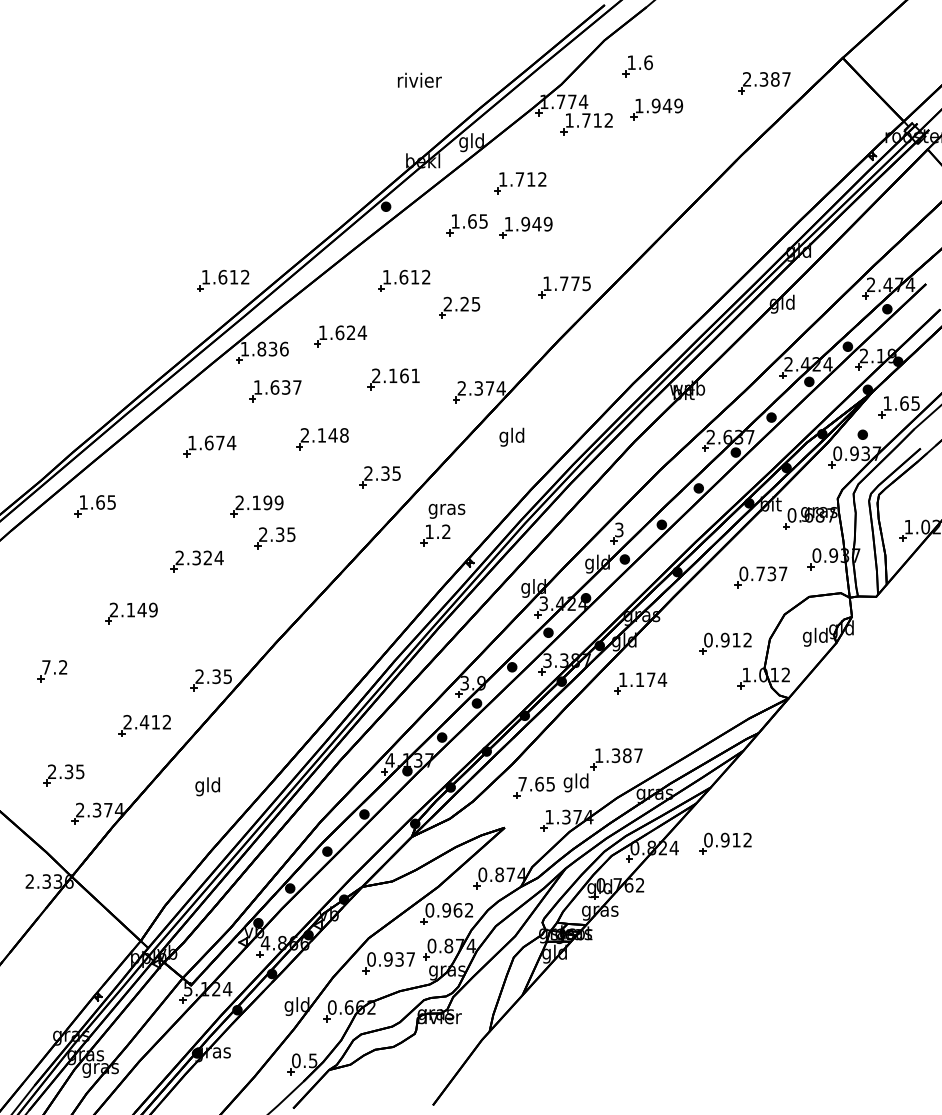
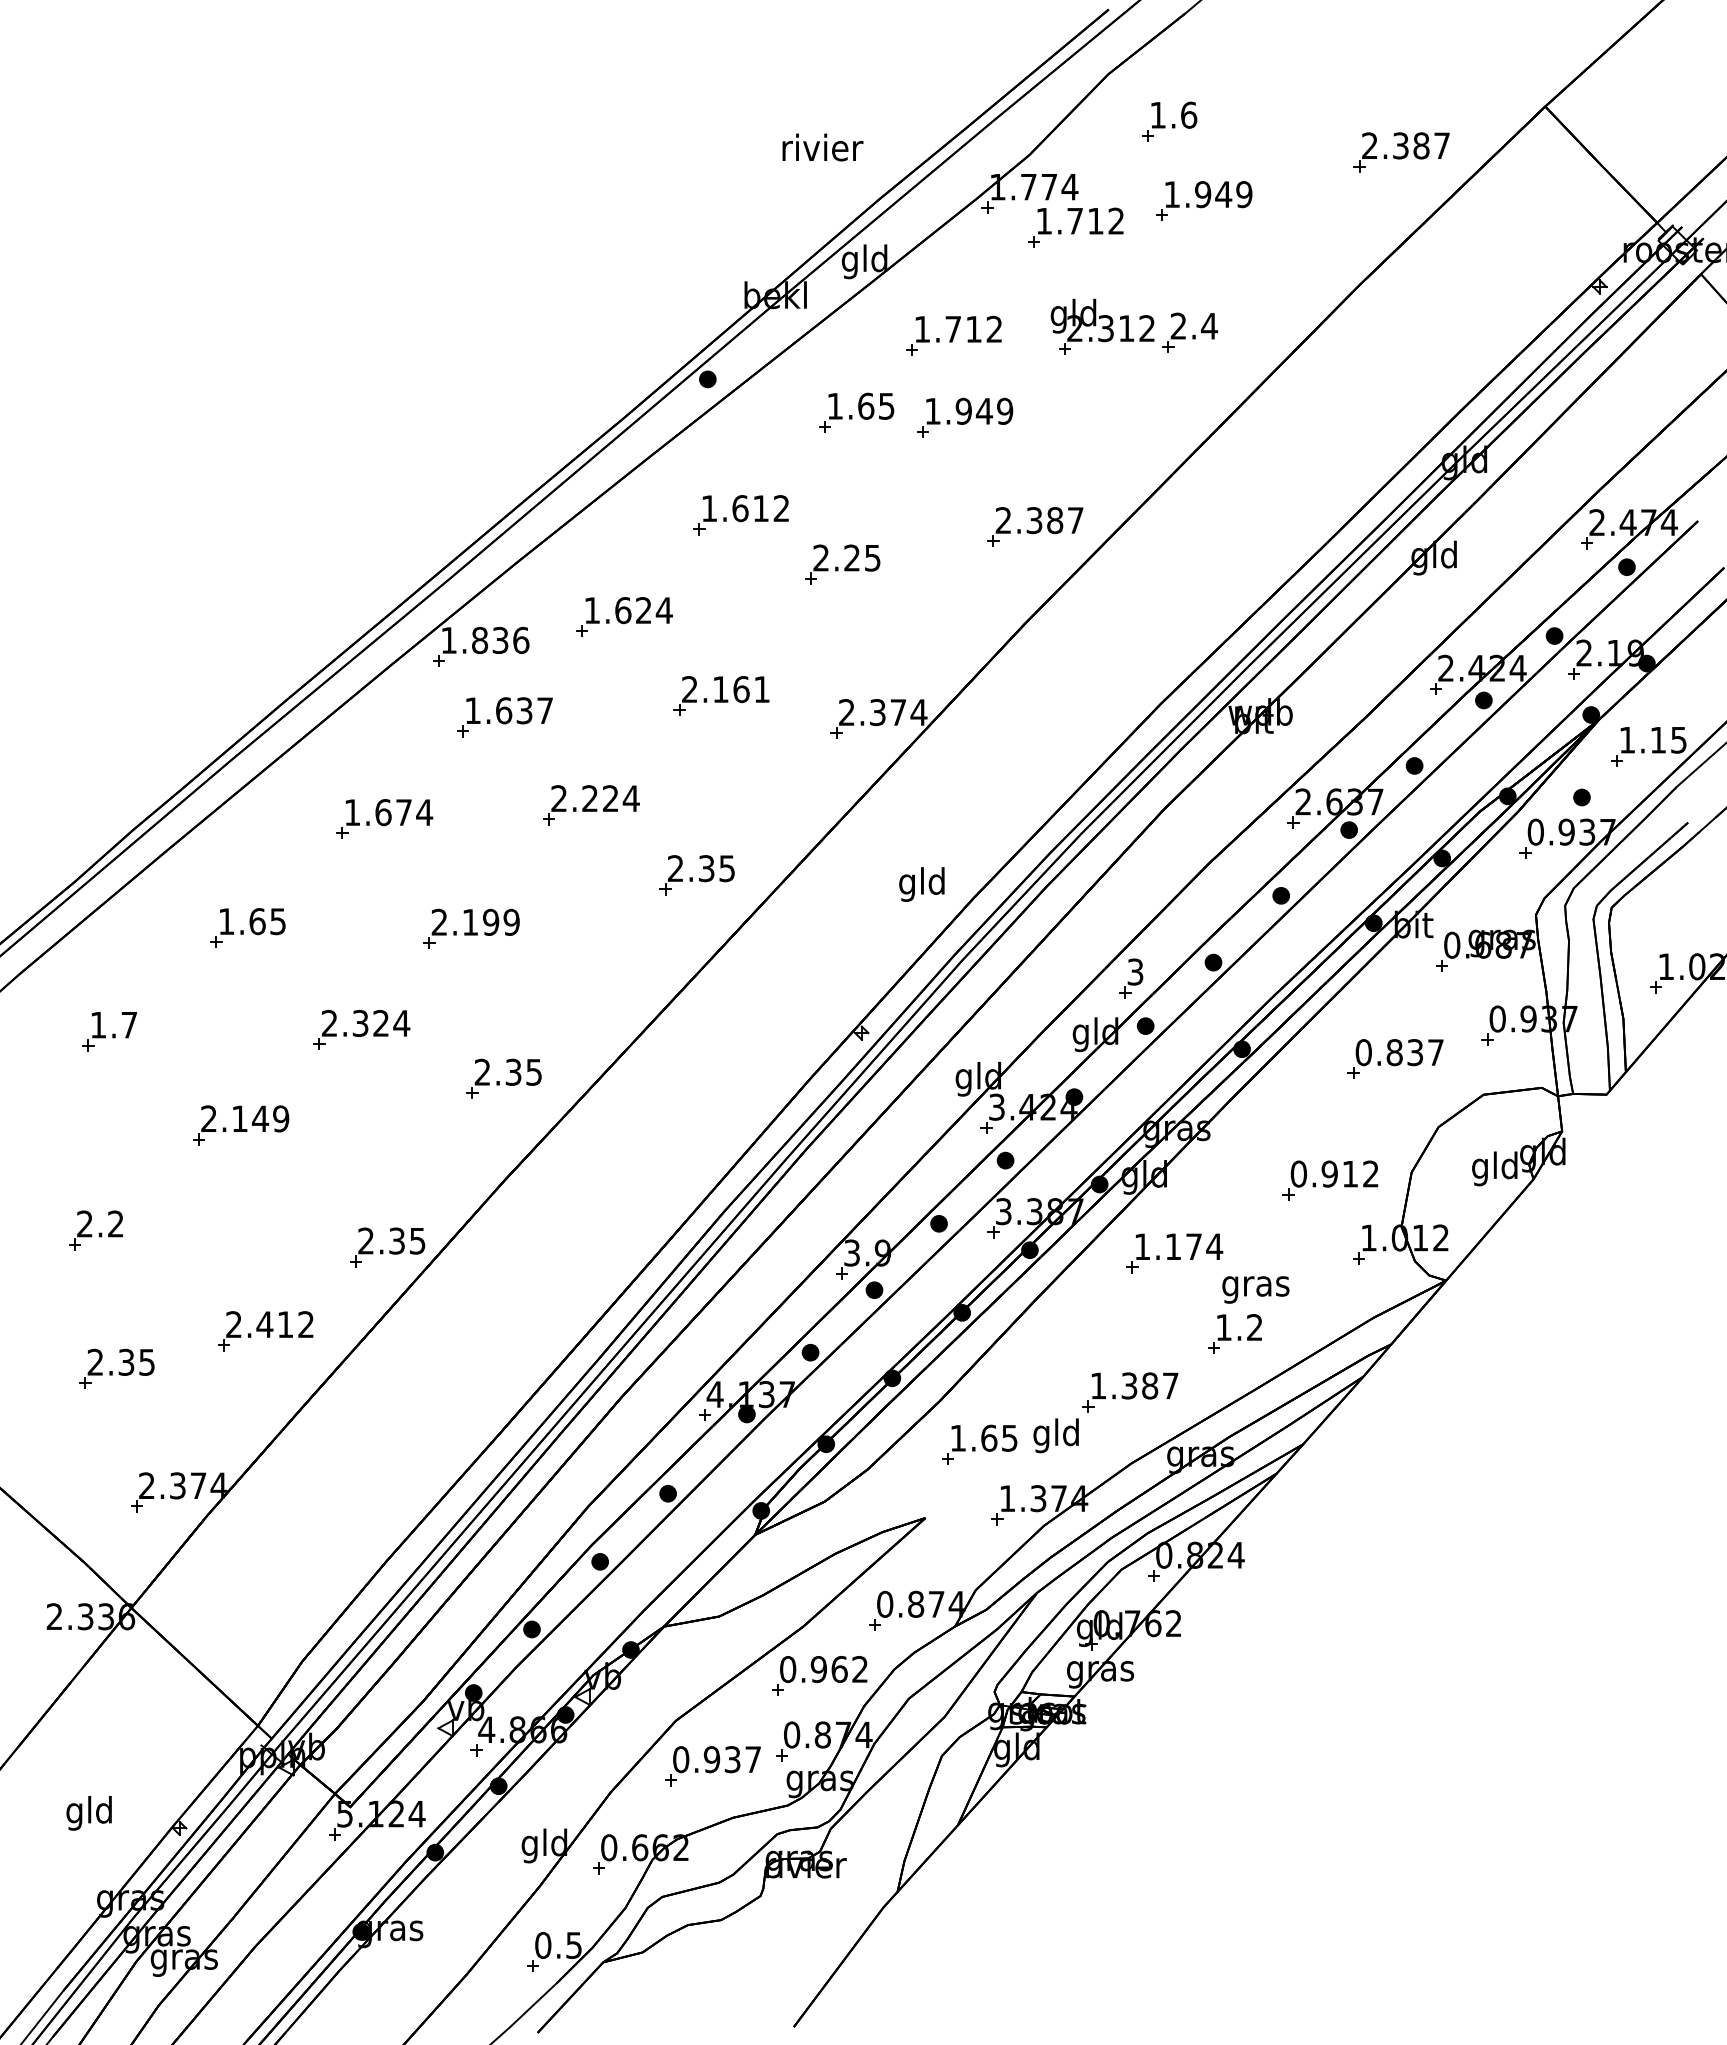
text: (419, 79) -> (822, 145), moved
part: (618, 177) -> (1133, 325), added
part: (223, 280) -> (409, 514), removed
text: (566, 283) -> (1038, 520), 1.775 -> 2.387
text: (904, 403) -> (1658, 740), 1.65 -> 1.15
text: (332, 435) -> (609, 798), 2.148 -> 2.224
text: (511, 436) -> (921, 883), moved
part: (94, 506) -> (246, 928), moved
part: (442, 524) -> (1247, 1314), moved
part: (274, 538) -> (503, 1079), moved
part: (59, 562) -> (108, 1031), added
text: (760, 573) -> (1394, 1051), 0.737 -> 0.837
text: (46, 667) -> (85, 1224), 7.2 -> 2.2
part: (63, 775) -> (116, 1369), moved
text: (522, 784) -> (957, 1438), 7.65 -> 1.65
text: (207, 786) -> (88, 1812), moved
part: (725, 843) -> (1330, 1546), removed

